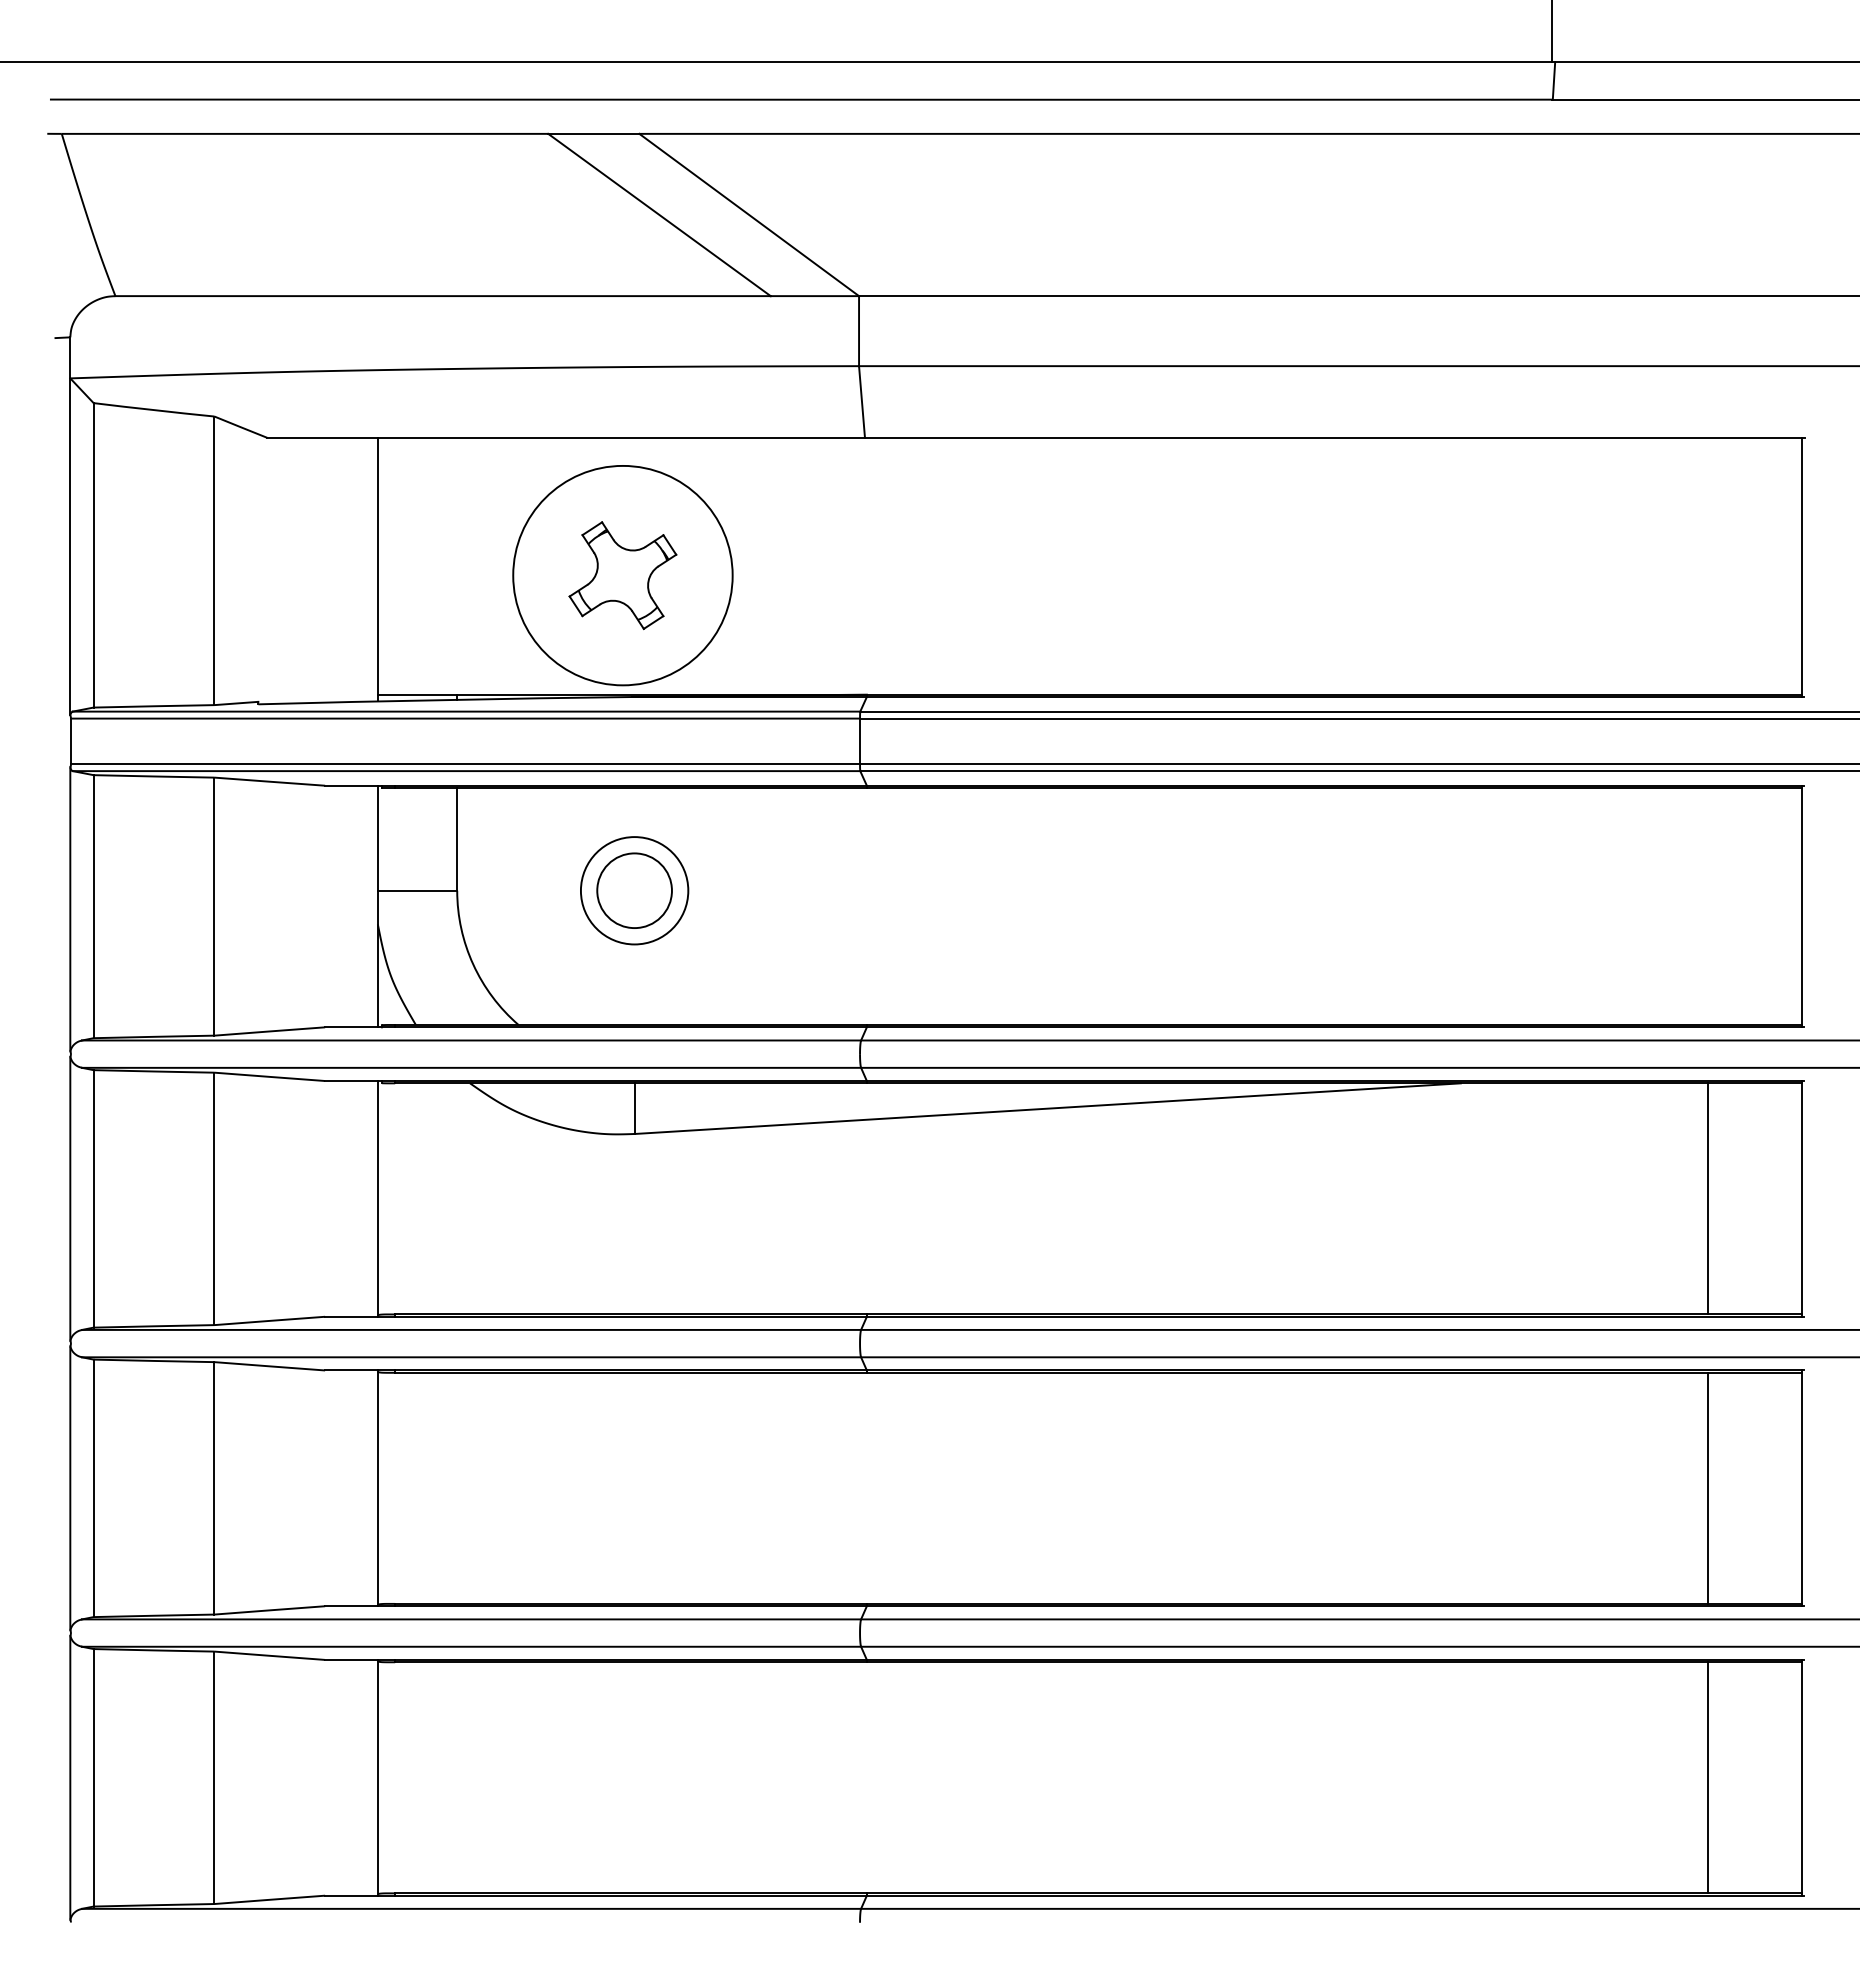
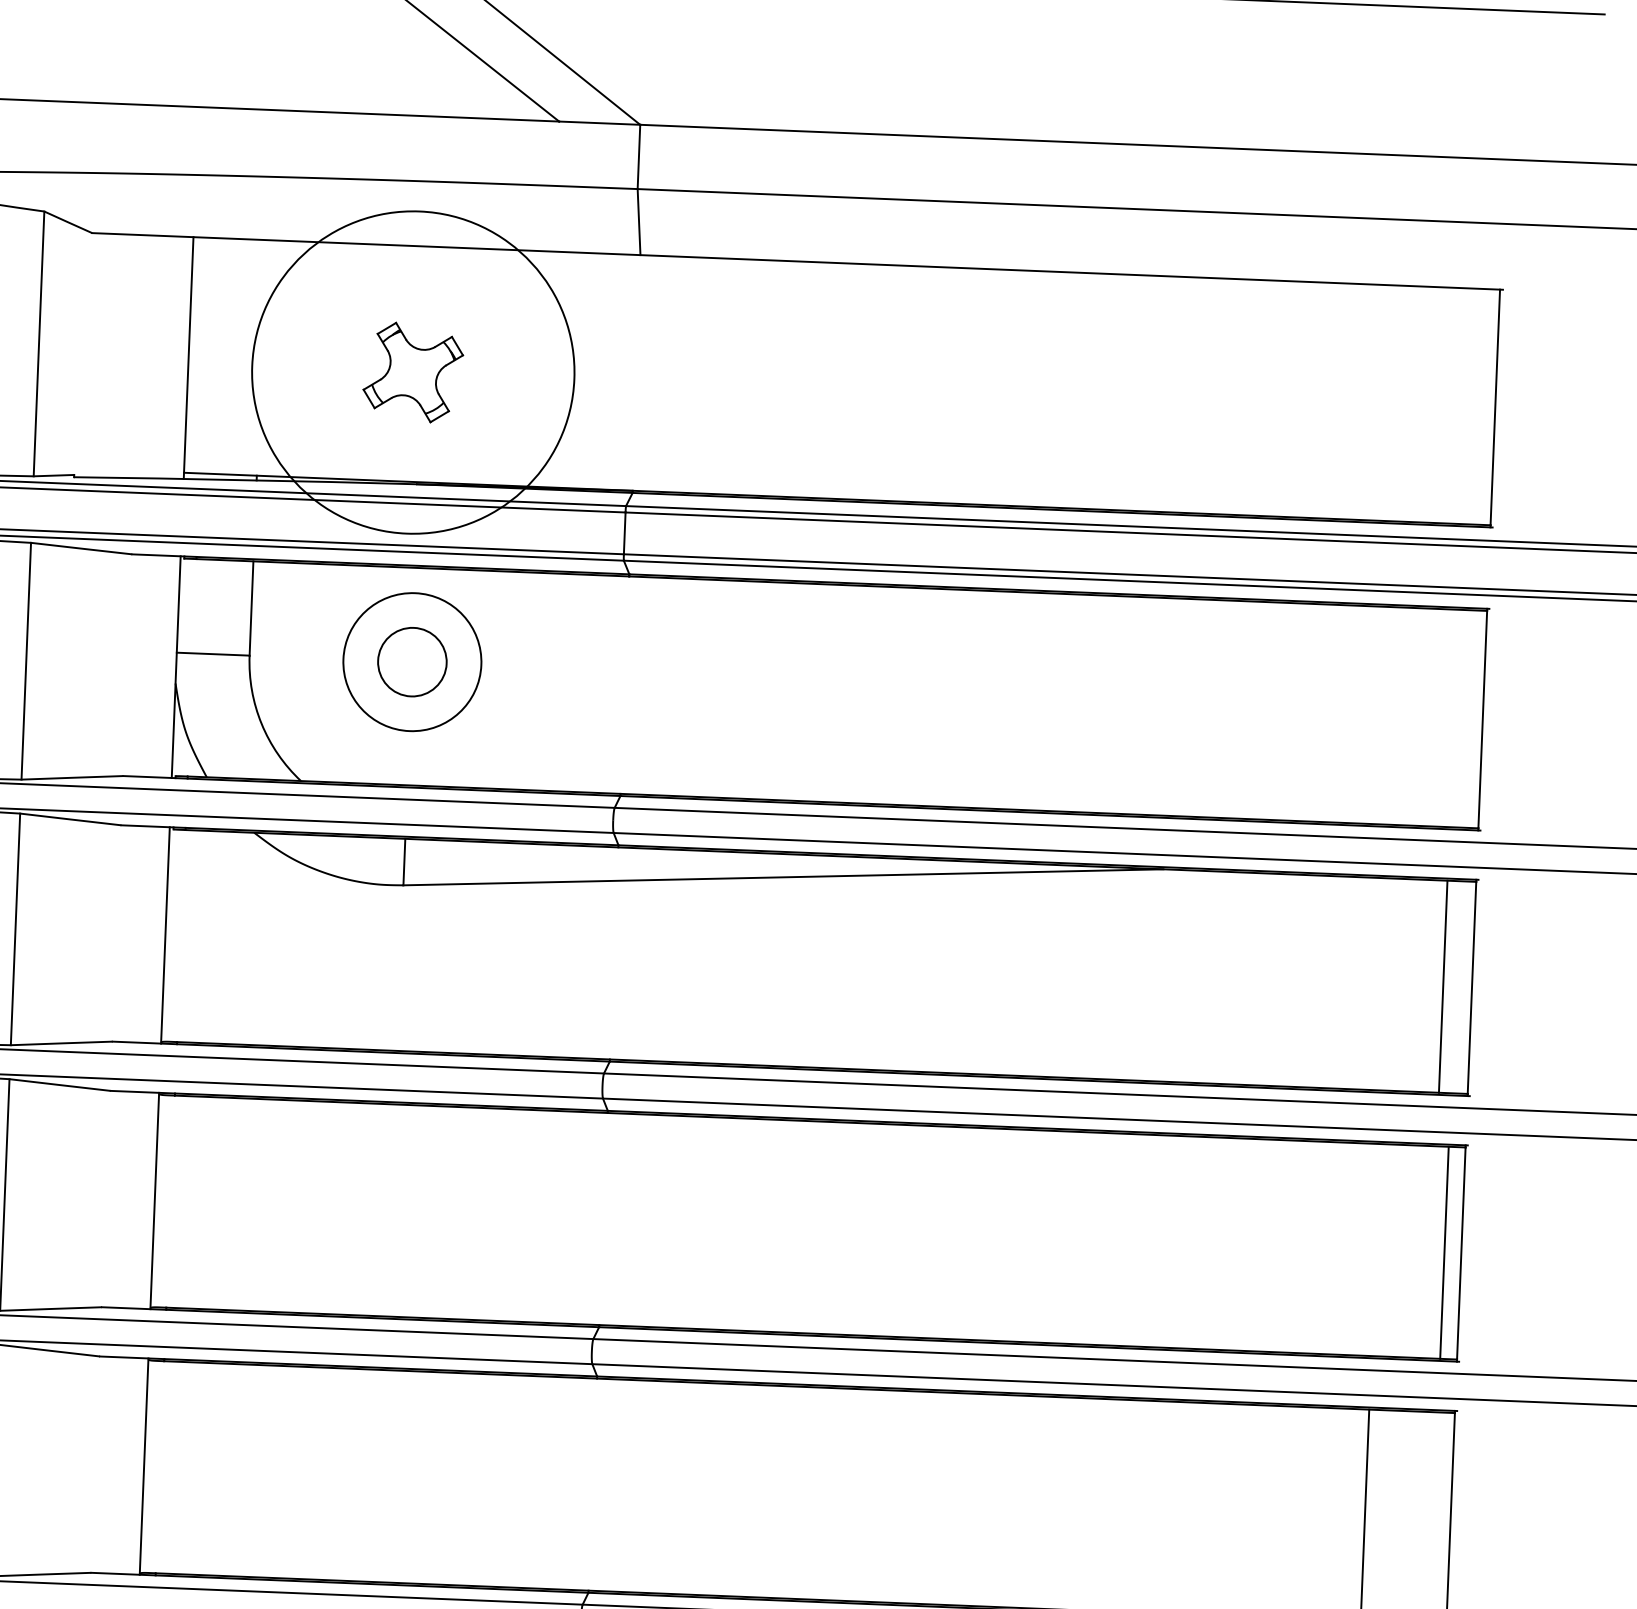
circle: (622, 575) -> (412, 372), size x1.6
circle: (634, 890) -> (412, 661), size x1.4
line: (1708, 1198) -> (1443, 986), moved
line: (1708, 1487) -> (1444, 1252), moved

